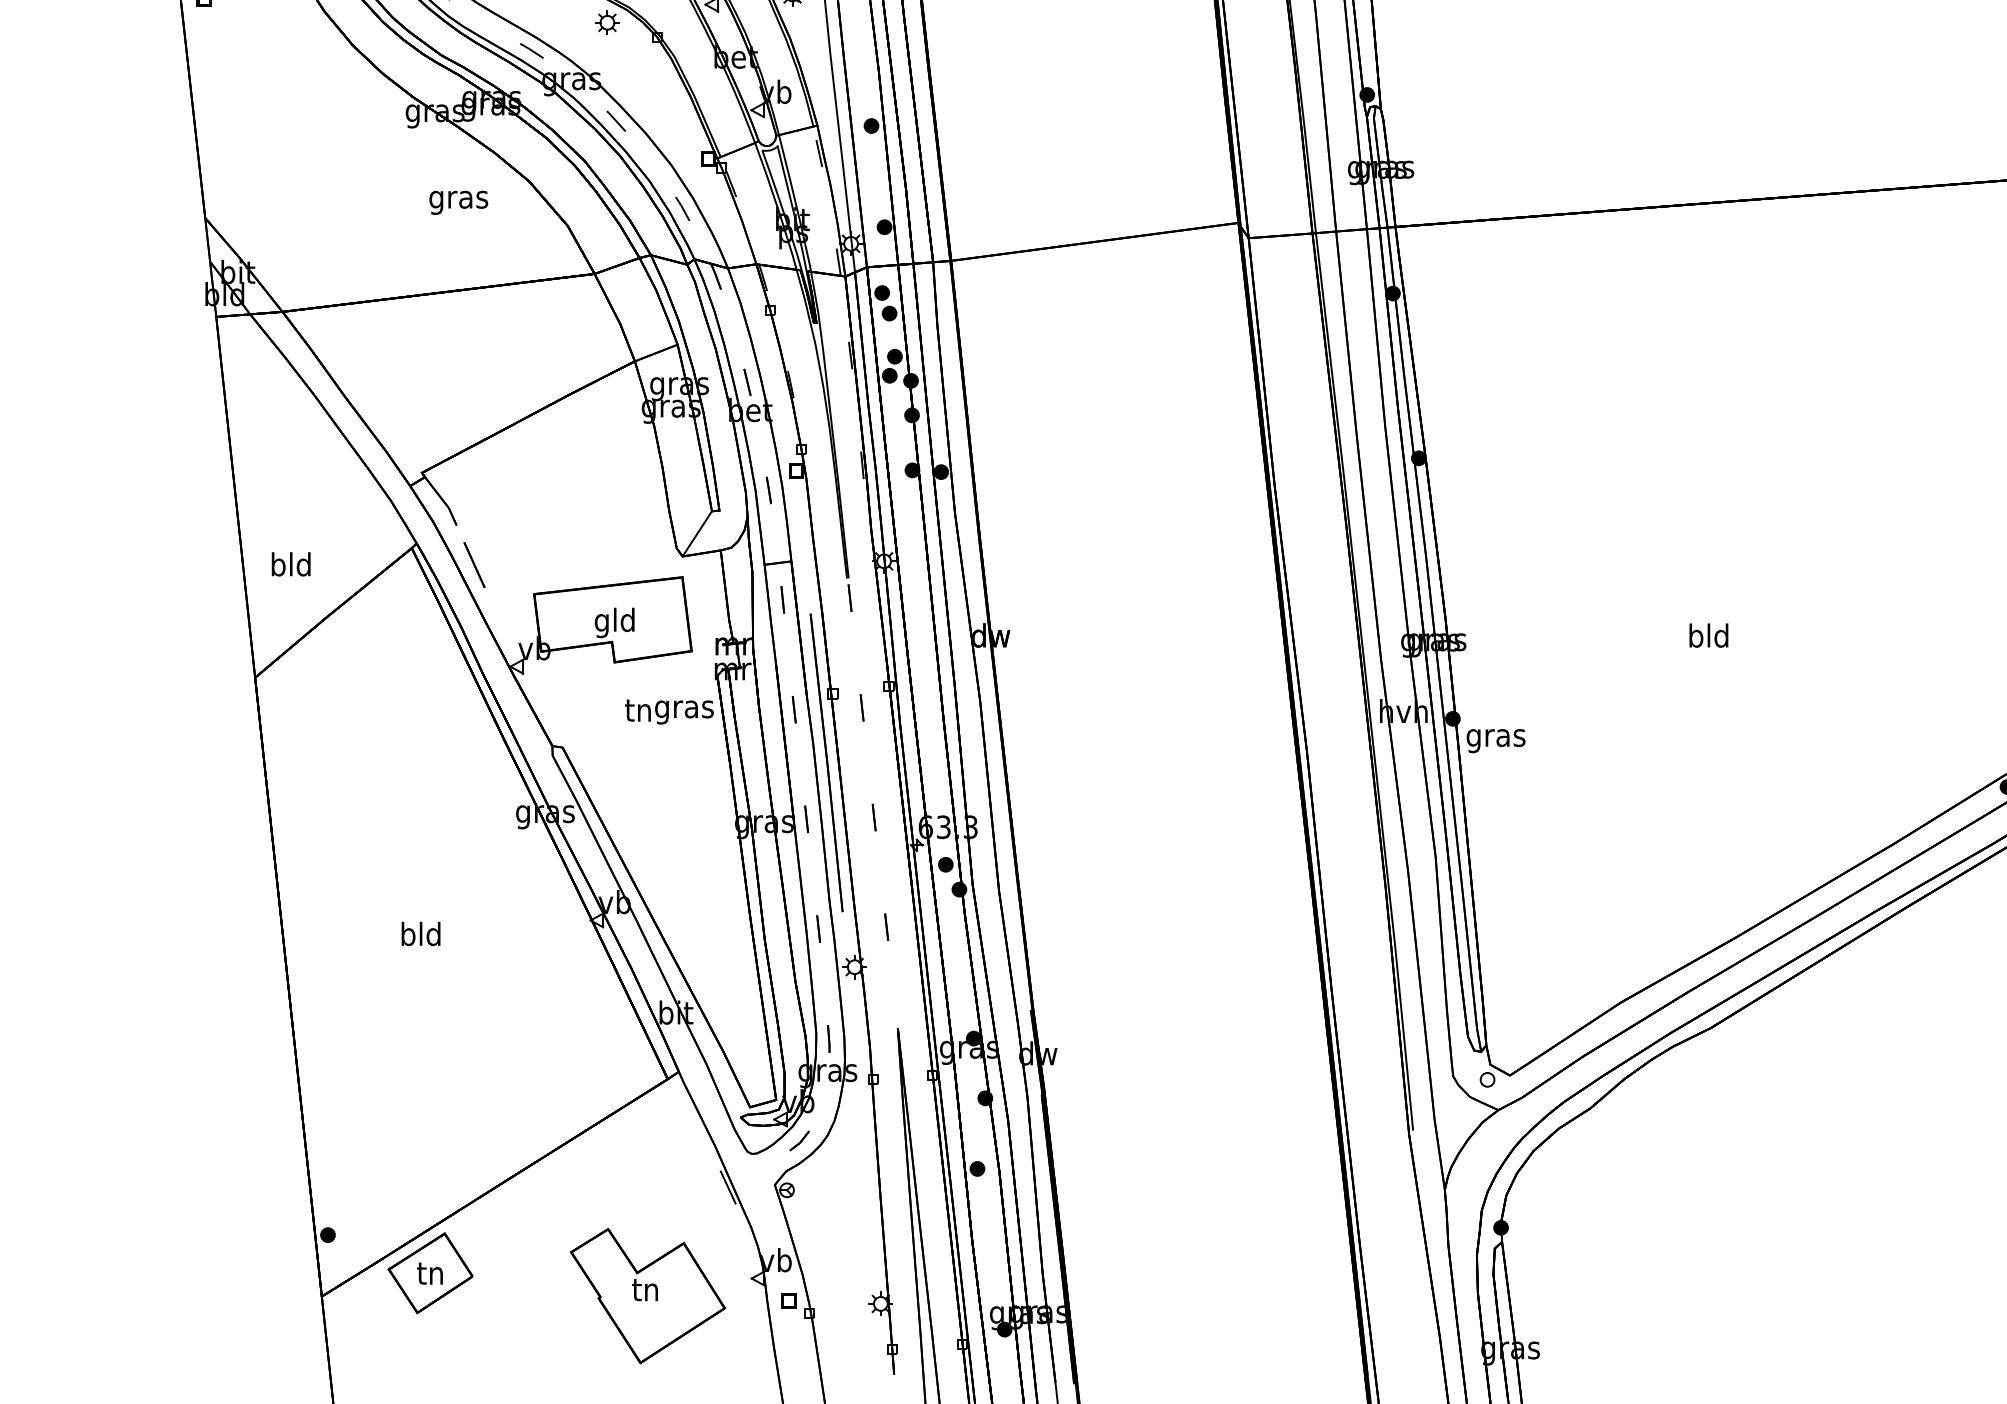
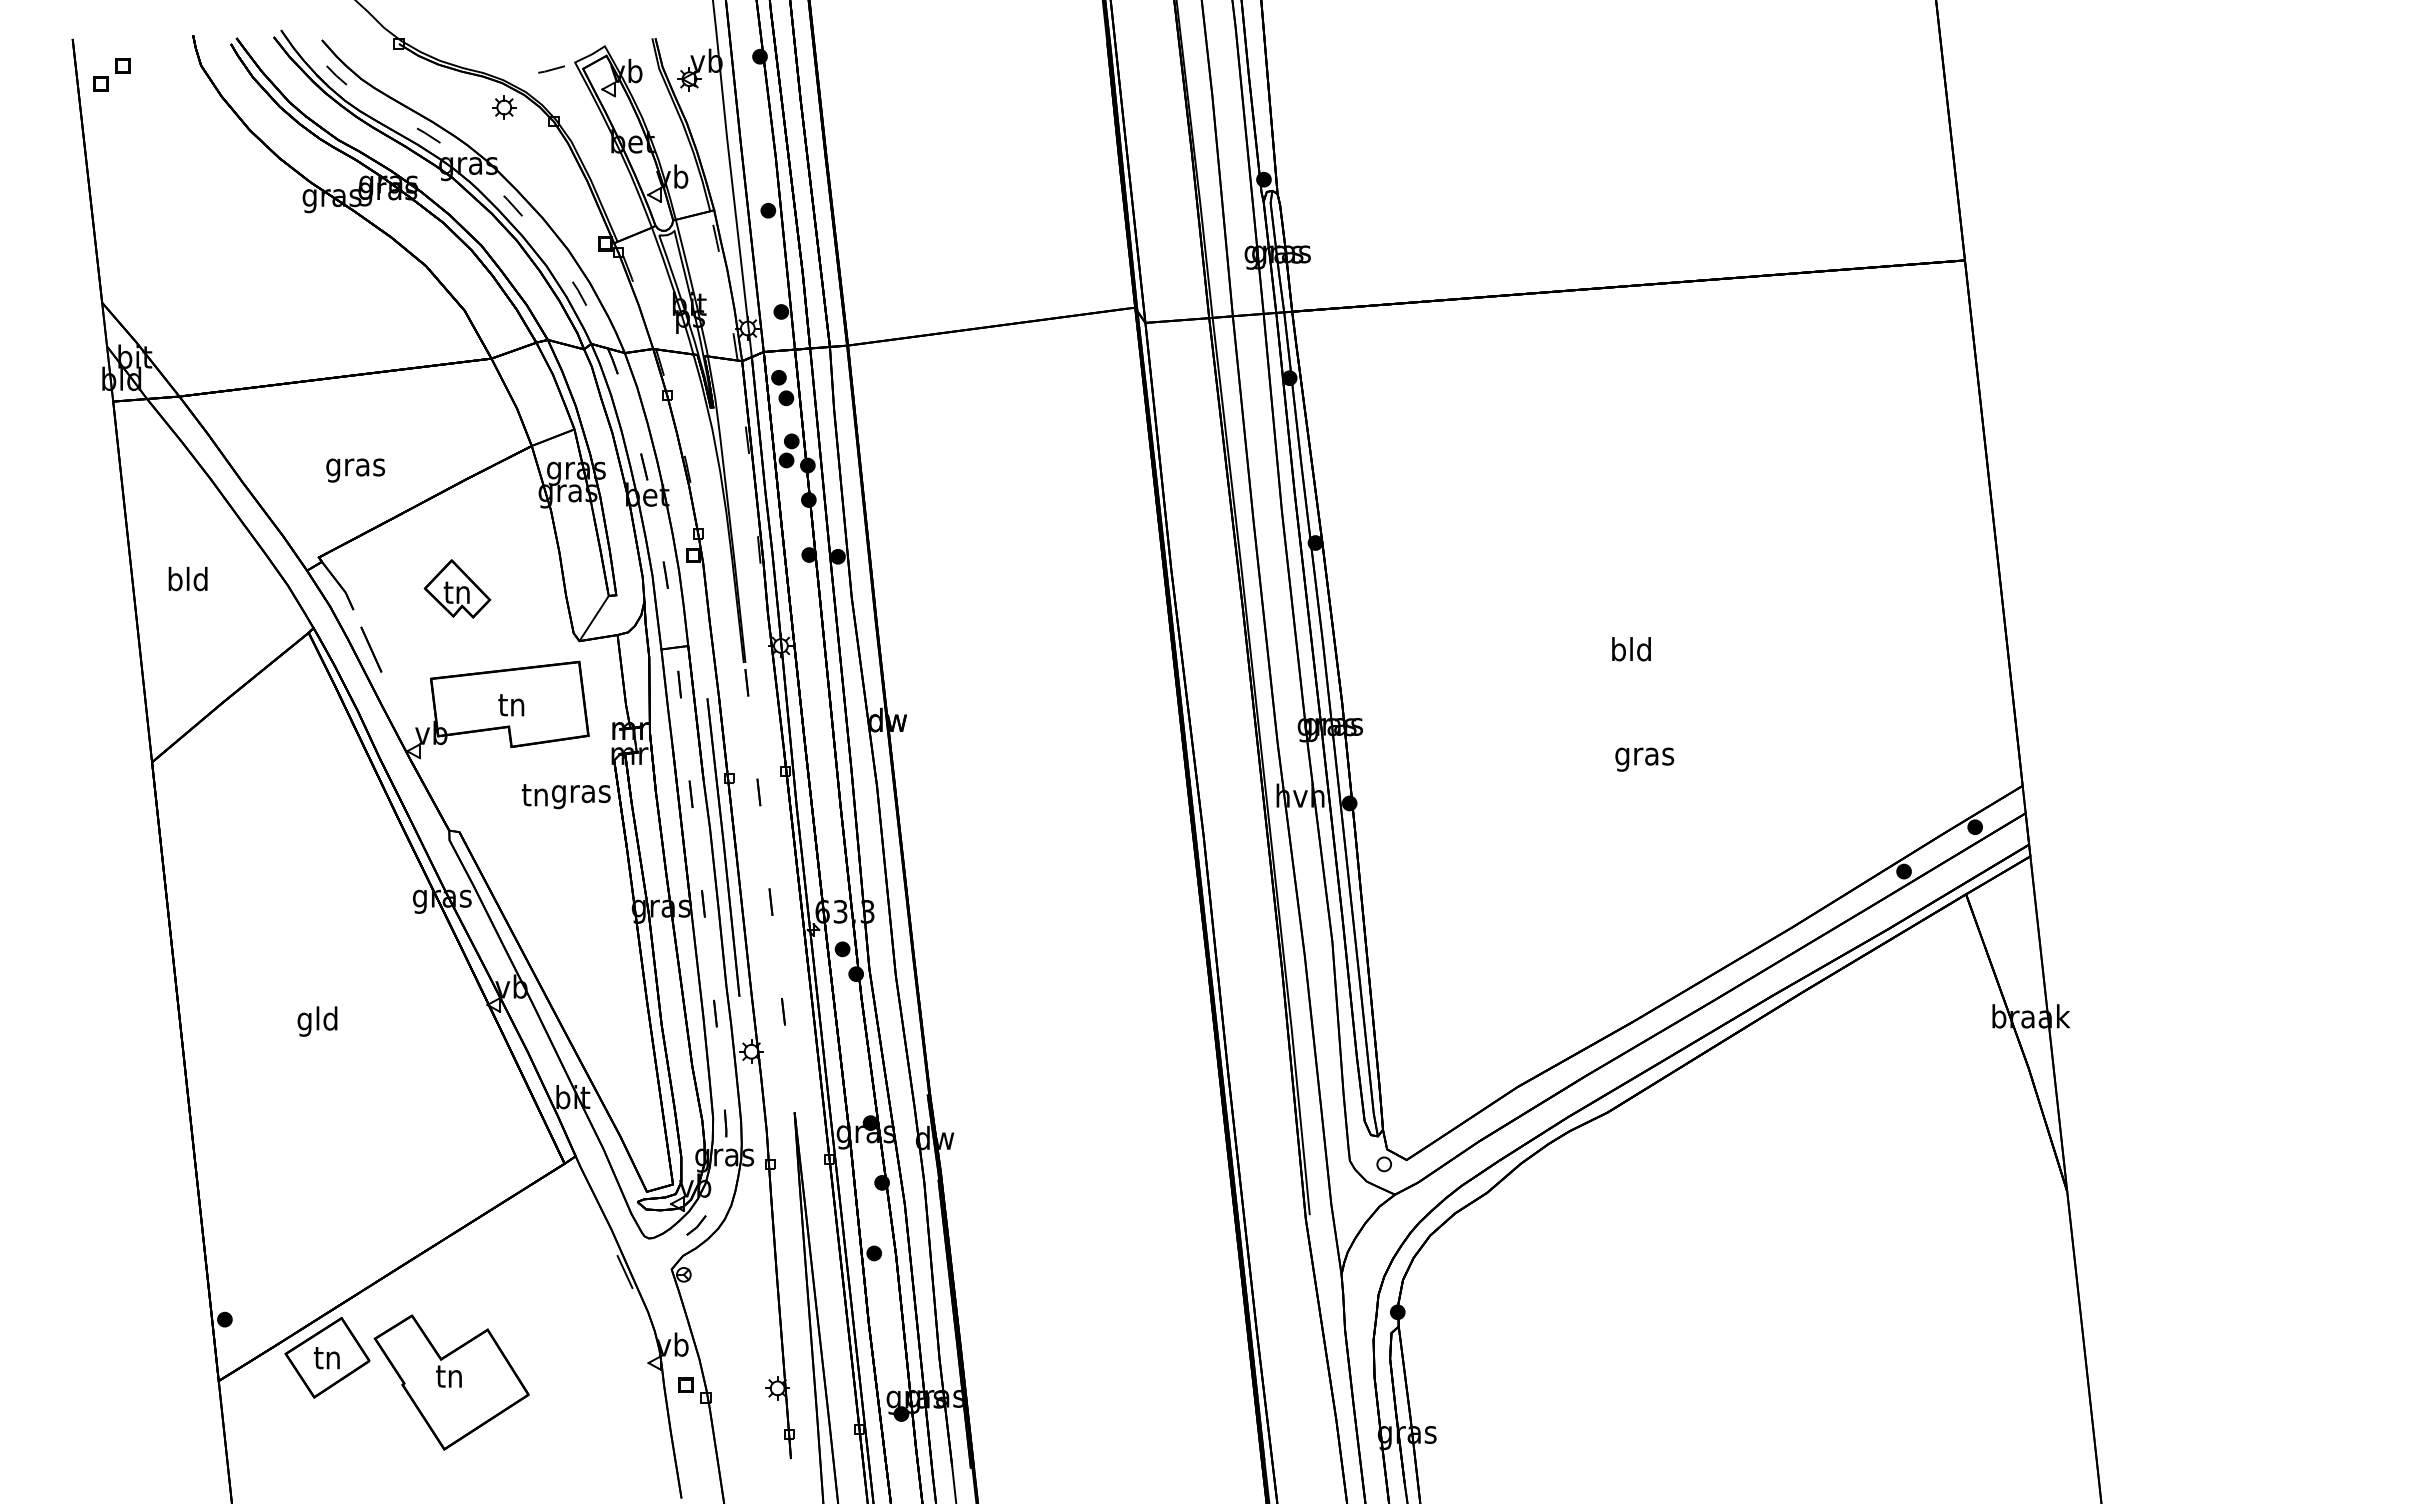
text: (458, 202) -> (355, 470), moved
part: (560, 503) -> (457, 588), added
text: (290, 563) -> (187, 578), moved
text: (614, 622) -> (511, 707), gld -> tn
text: (1708, 635) -> (1631, 649), moved
text: (1495, 740) -> (1644, 759), moved
text: (407, 936) -> (304, 1021), bld -> gld
part: (647, 1296) -> (451, 1382), moved

